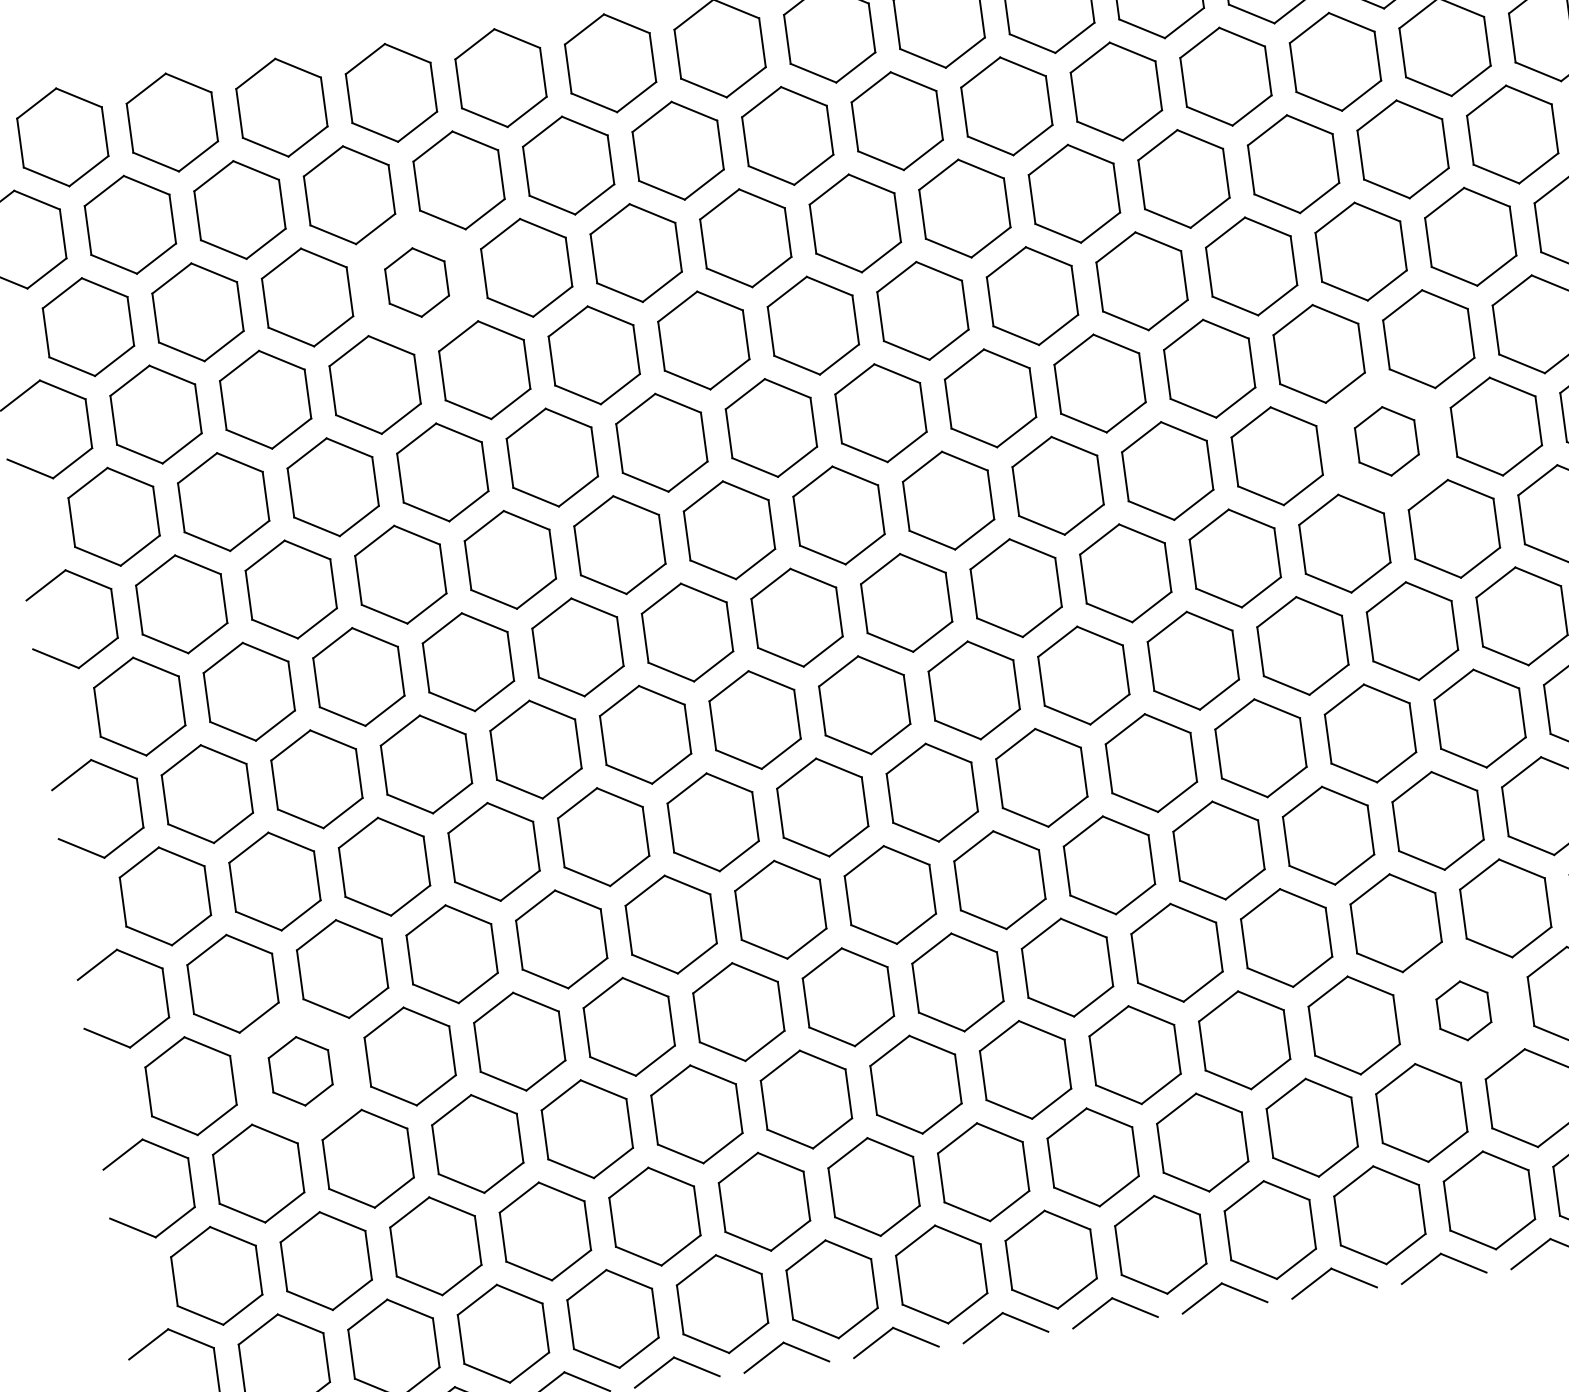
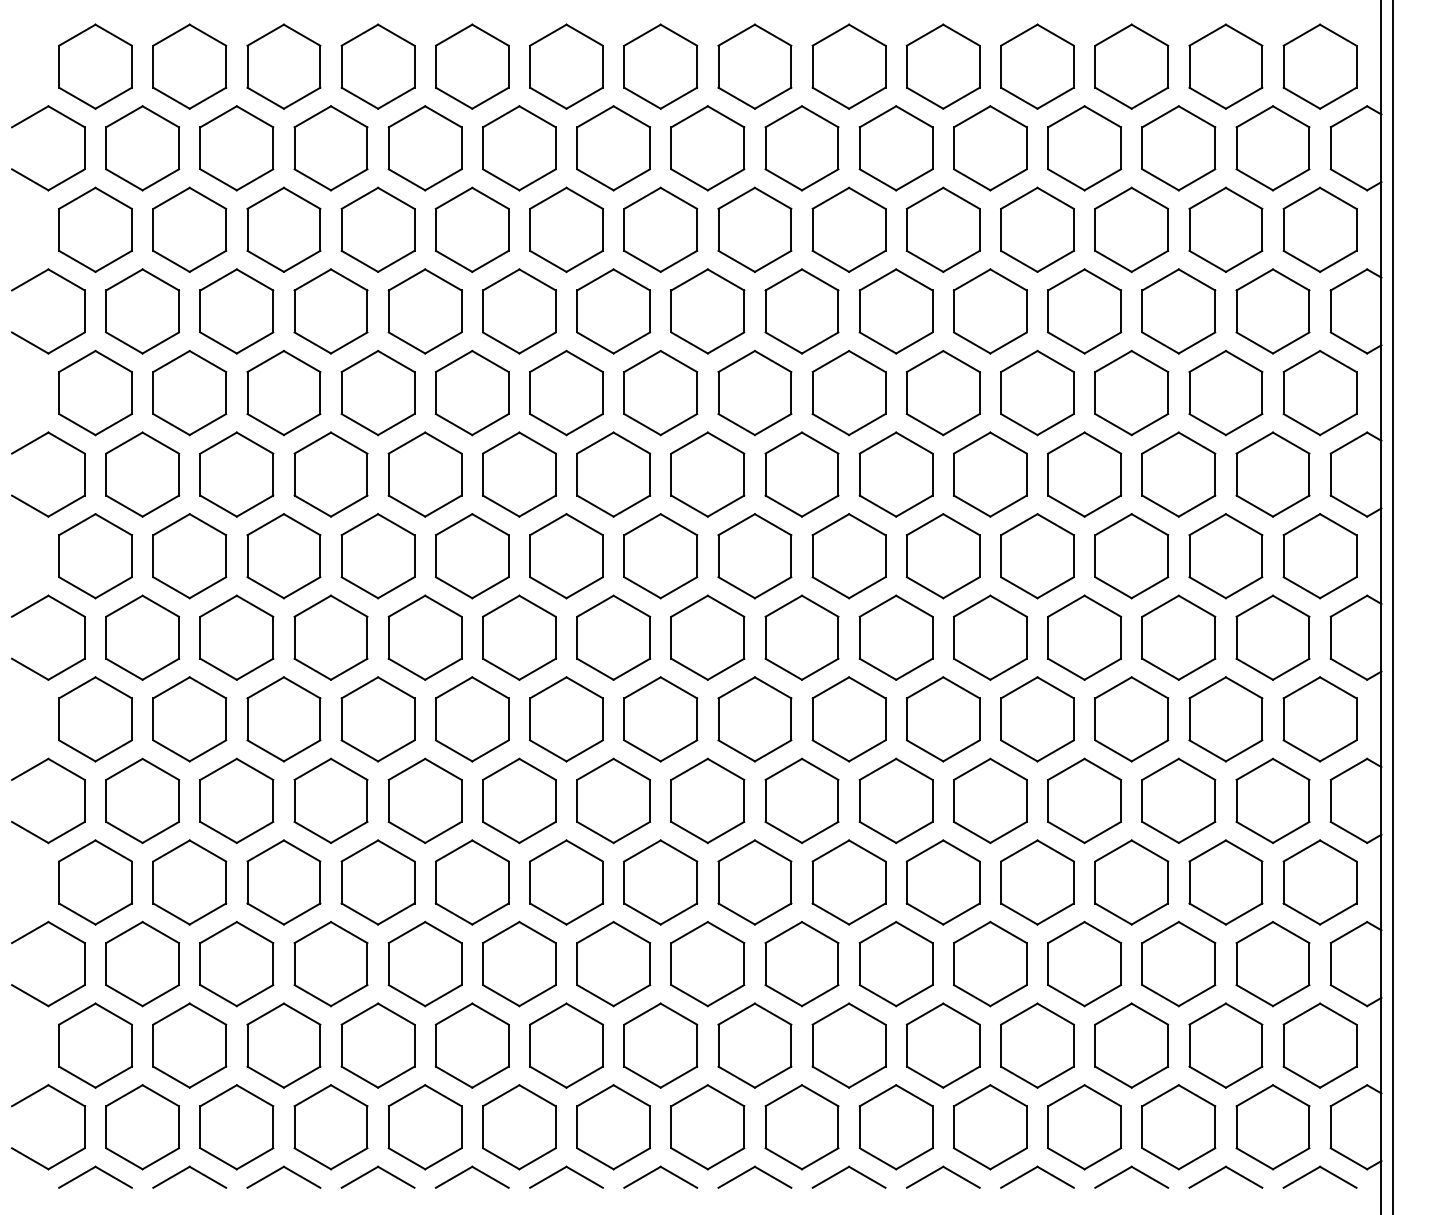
part: (416, 282) -> (377, 229), size x1.43
part: (1386, 441) -> (1178, 474), size x1.43
part: (1463, 1011) -> (1178, 964), size x1.67
part: (300, 1071) -> (189, 882), size x1.43

